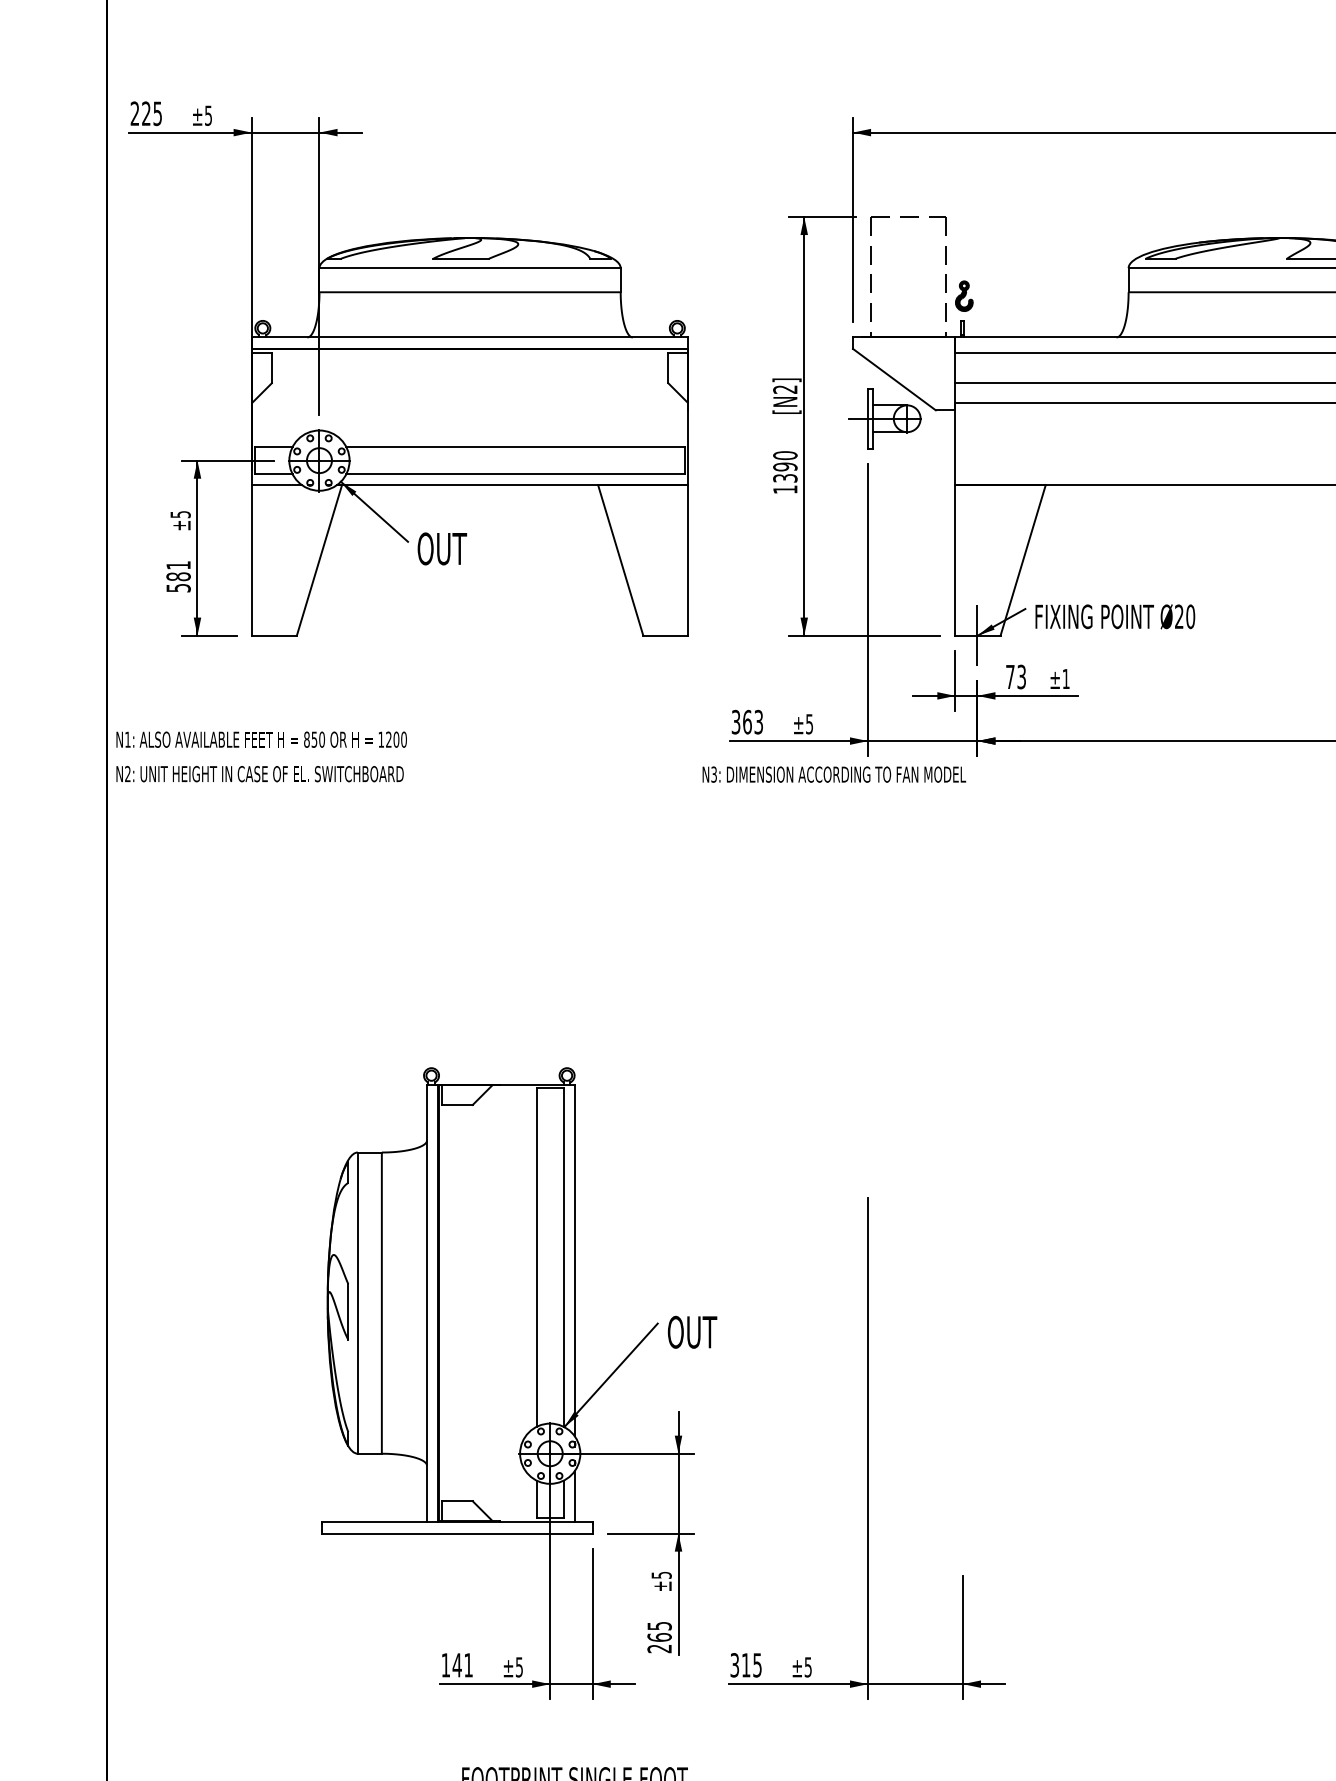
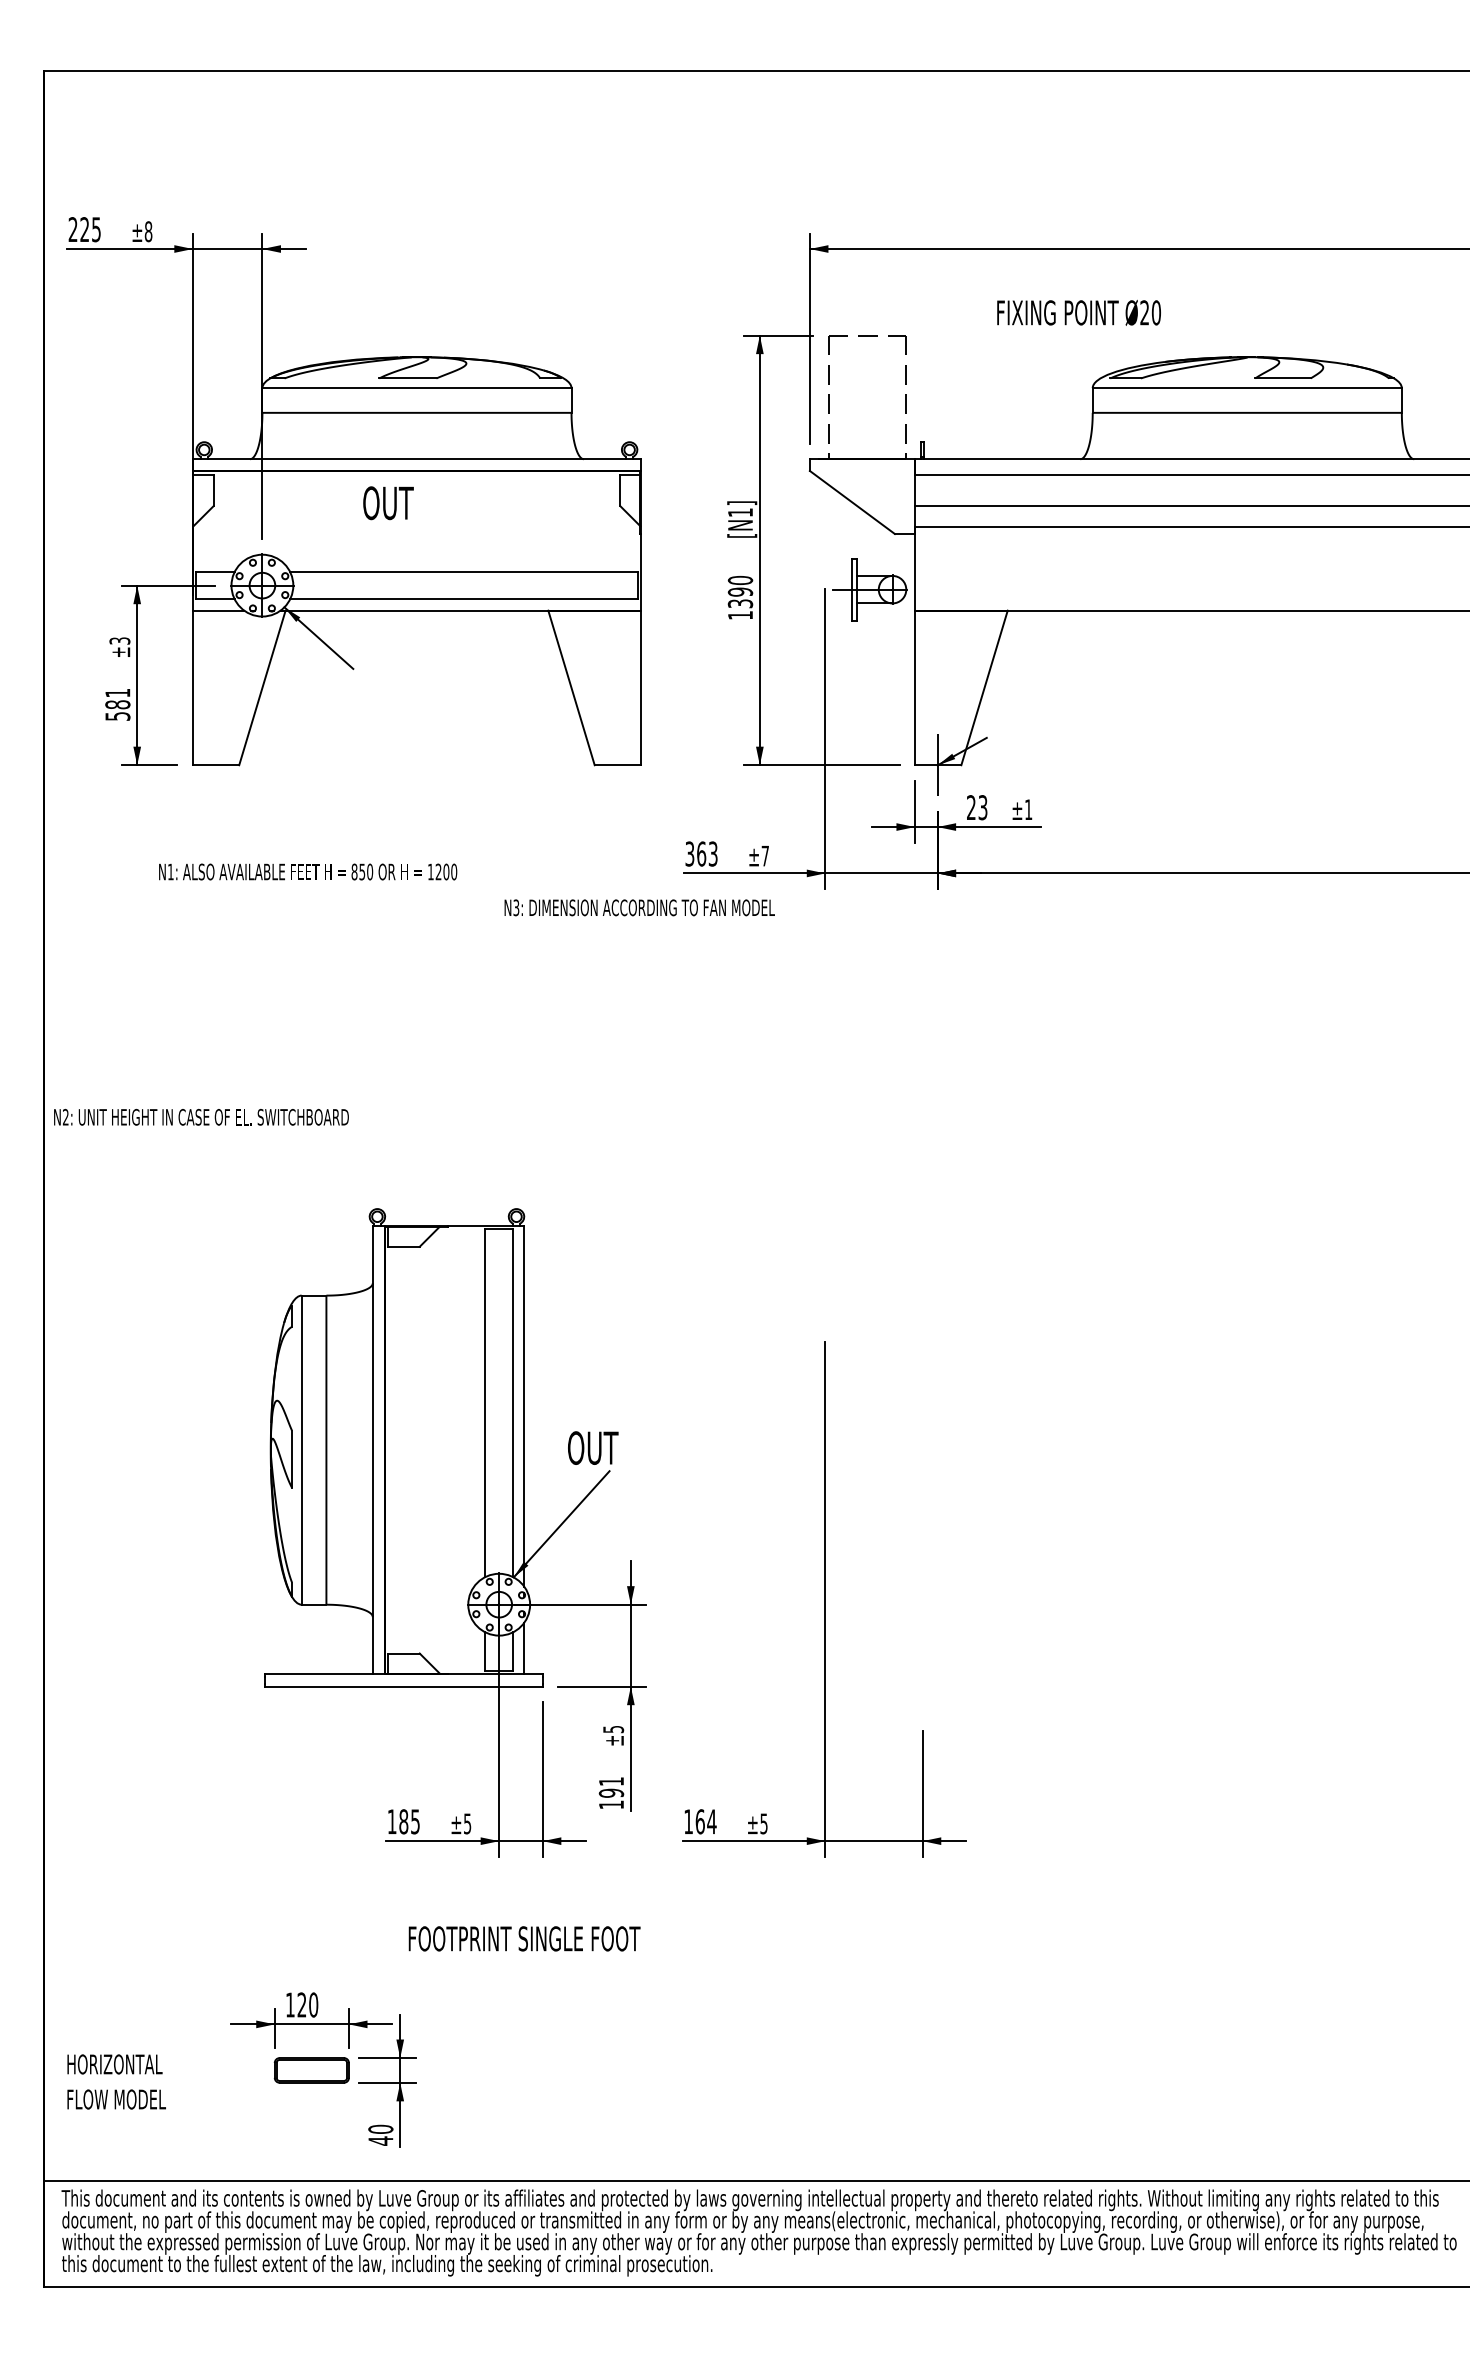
text: (208, 115) -> (148, 231), ±5 -> ±8
part: (963, 295) -> (923, 416), removed
text: (784, 389) -> (739, 512), [N2] -> [N1]
part: (884, 418) -> (869, 589), moved
text: (180, 514) -> (119, 640), ±5 -> ±3
text: (442, 549) -> (388, 503), moved
text: (1114, 616) -> (1078, 312), moved
text: (1010, 676) -> (971, 807), 73 -> 23
text: (808, 724) -> (764, 856), ±5 -> ±7
text: (262, 739) -> (308, 871), moved
text: (260, 774) -> (201, 1117), moved
text: (834, 774) -> (639, 907), moved
text: (692, 1331) -> (593, 1447), moved
text: (659, 1637) -> (611, 1793), 265 -> 191
text: (462, 1664) -> (409, 1821), 141 -> 185
text: (746, 1664) -> (700, 1821), 315 -> 164

